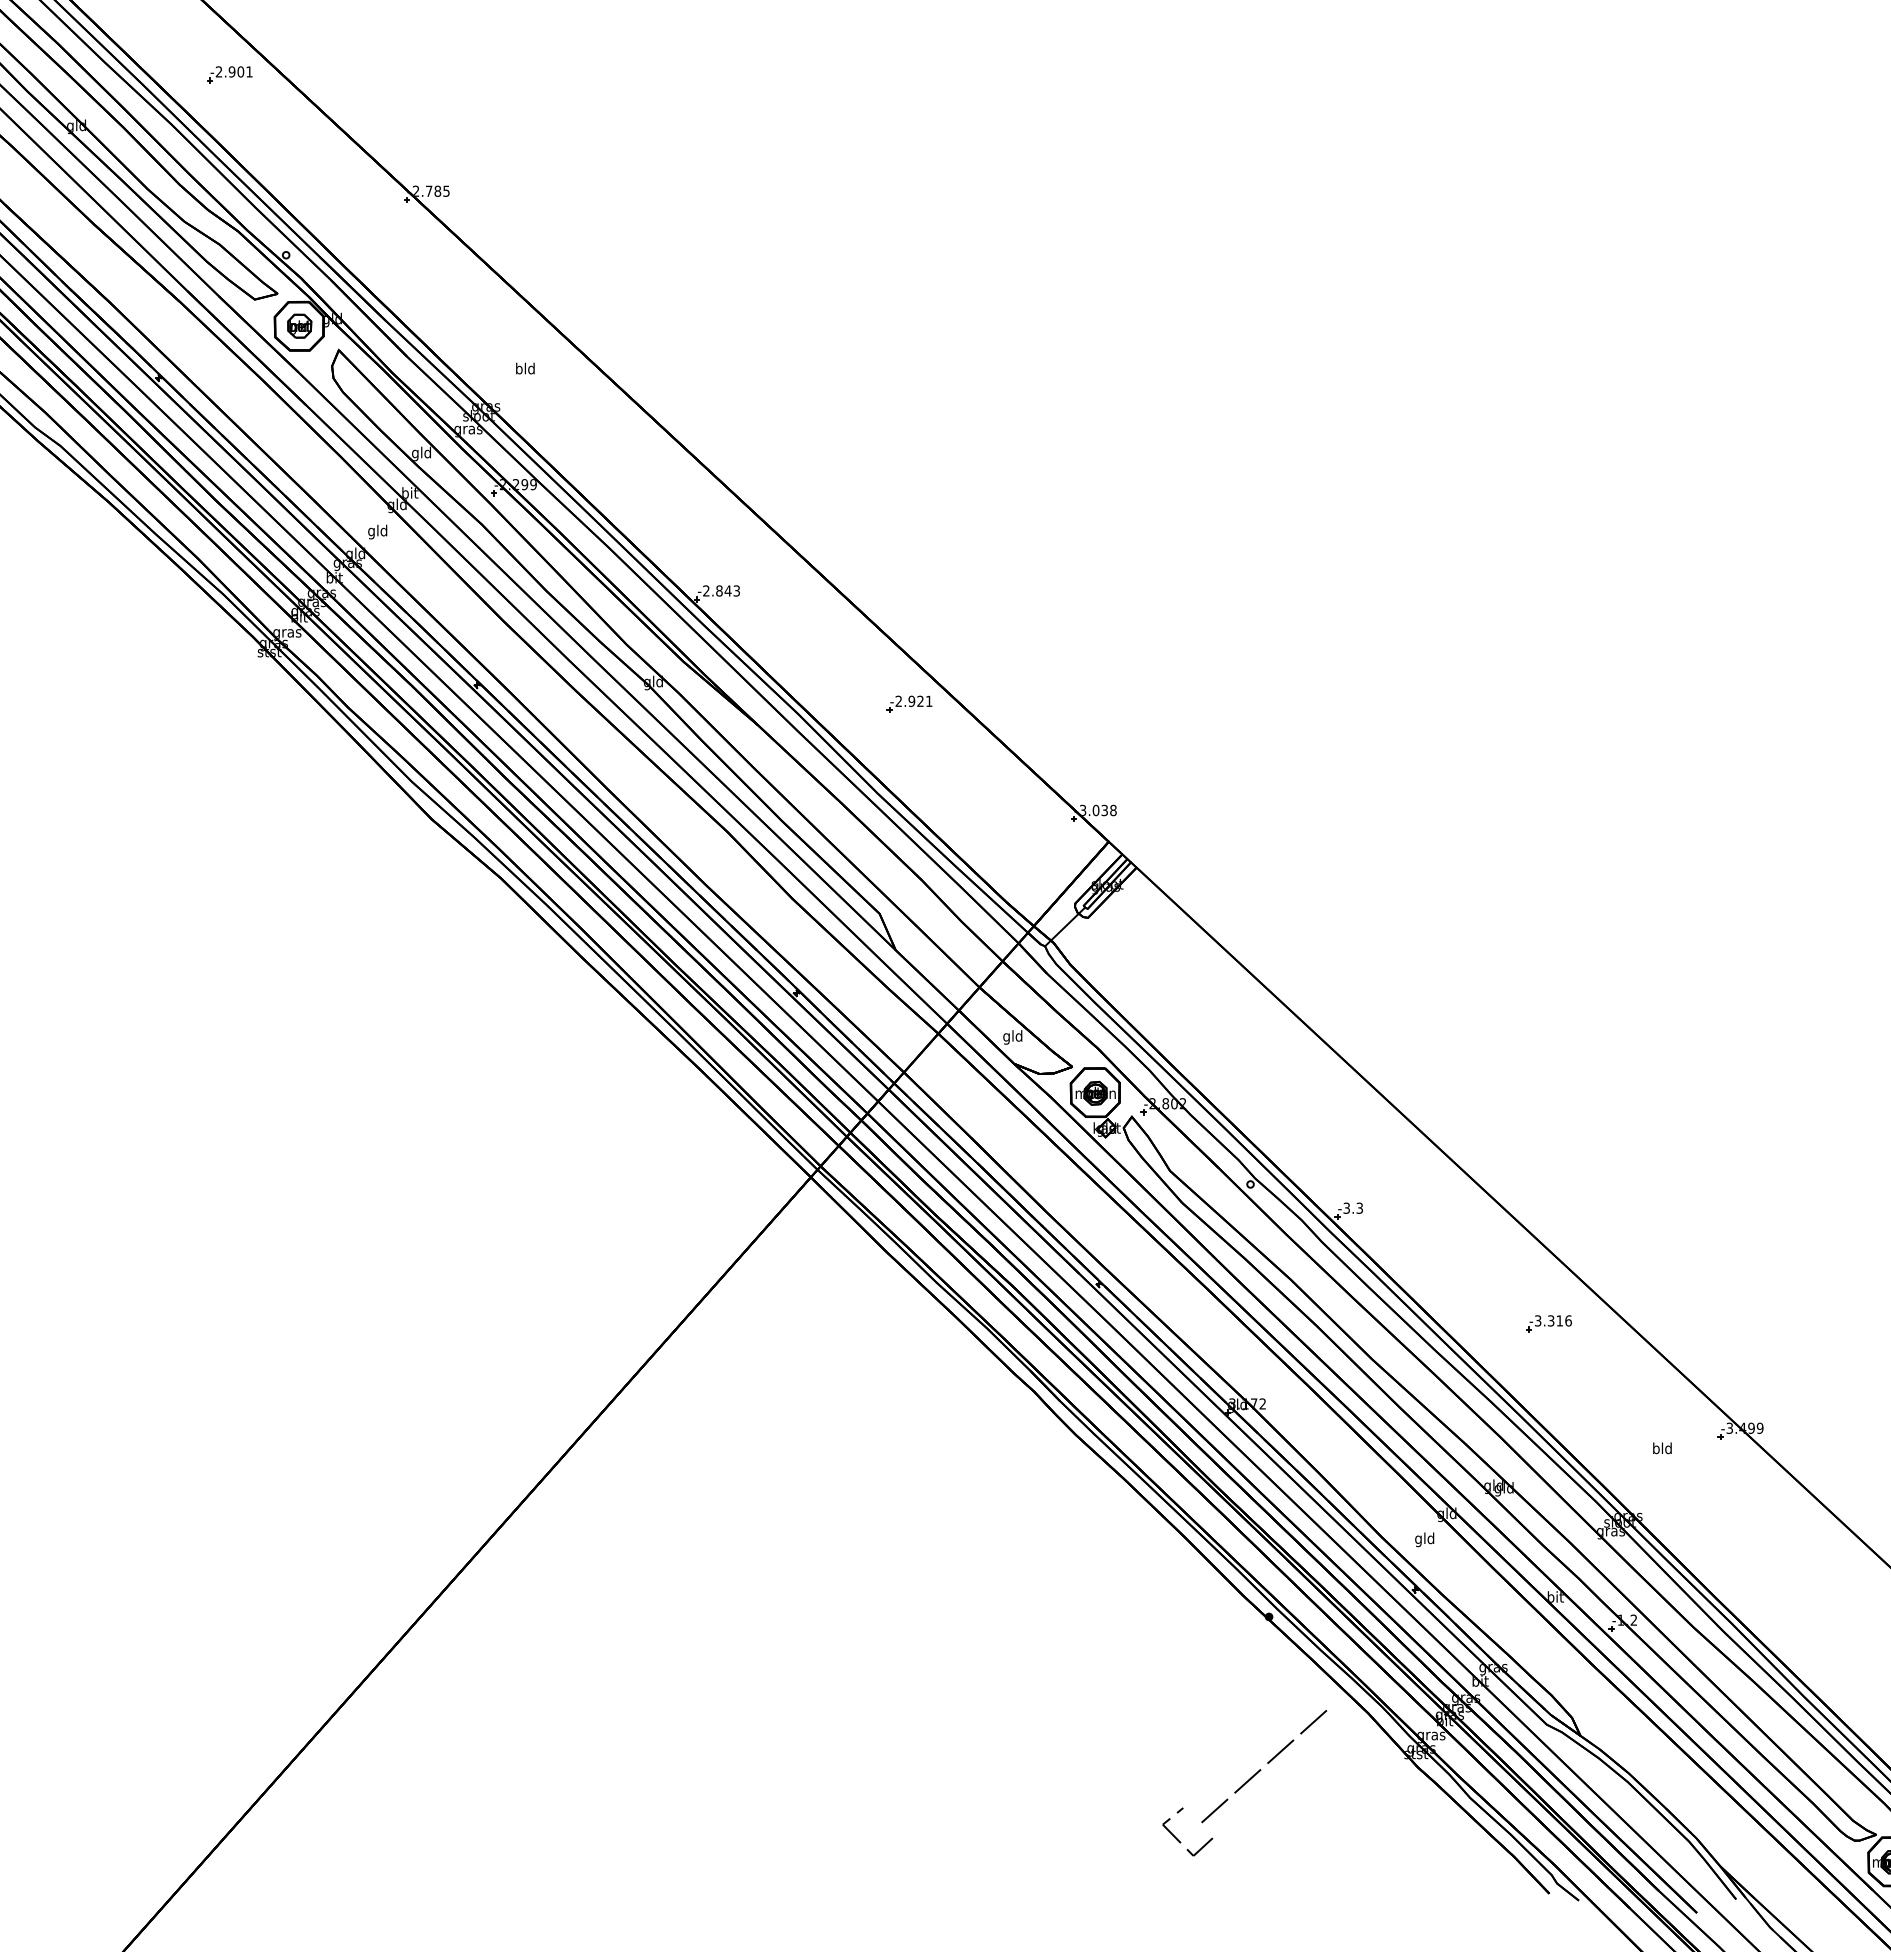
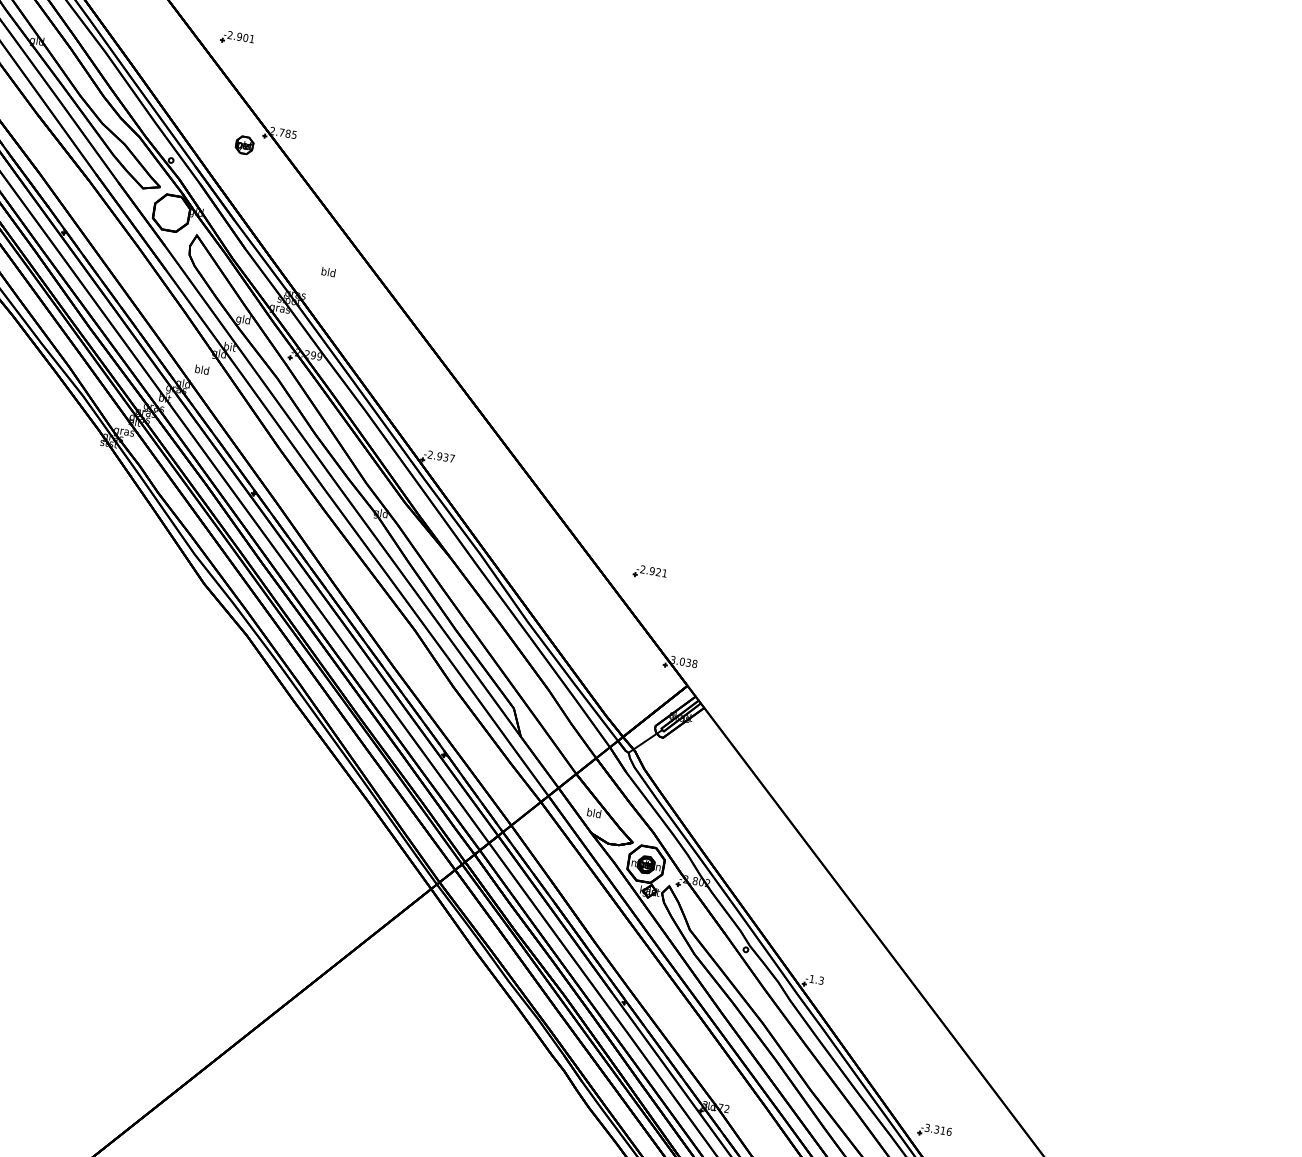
part: (229, 74) -> (237, 38), moved
part: (299, 325) -> (244, 144), moved
text: (371, 531) -> (197, 369), gld -> bld
text: (727, 590) -> (445, 457), -2.843 -> -2.937
part: (909, 703) -> (650, 572), moved
text: (1006, 1037) -> (589, 813), gld -> bld
text: (1346, 1207) -> (811, 978), -3.3 -> -1.3
part: (1548, 1323) -> (934, 1131), moved

